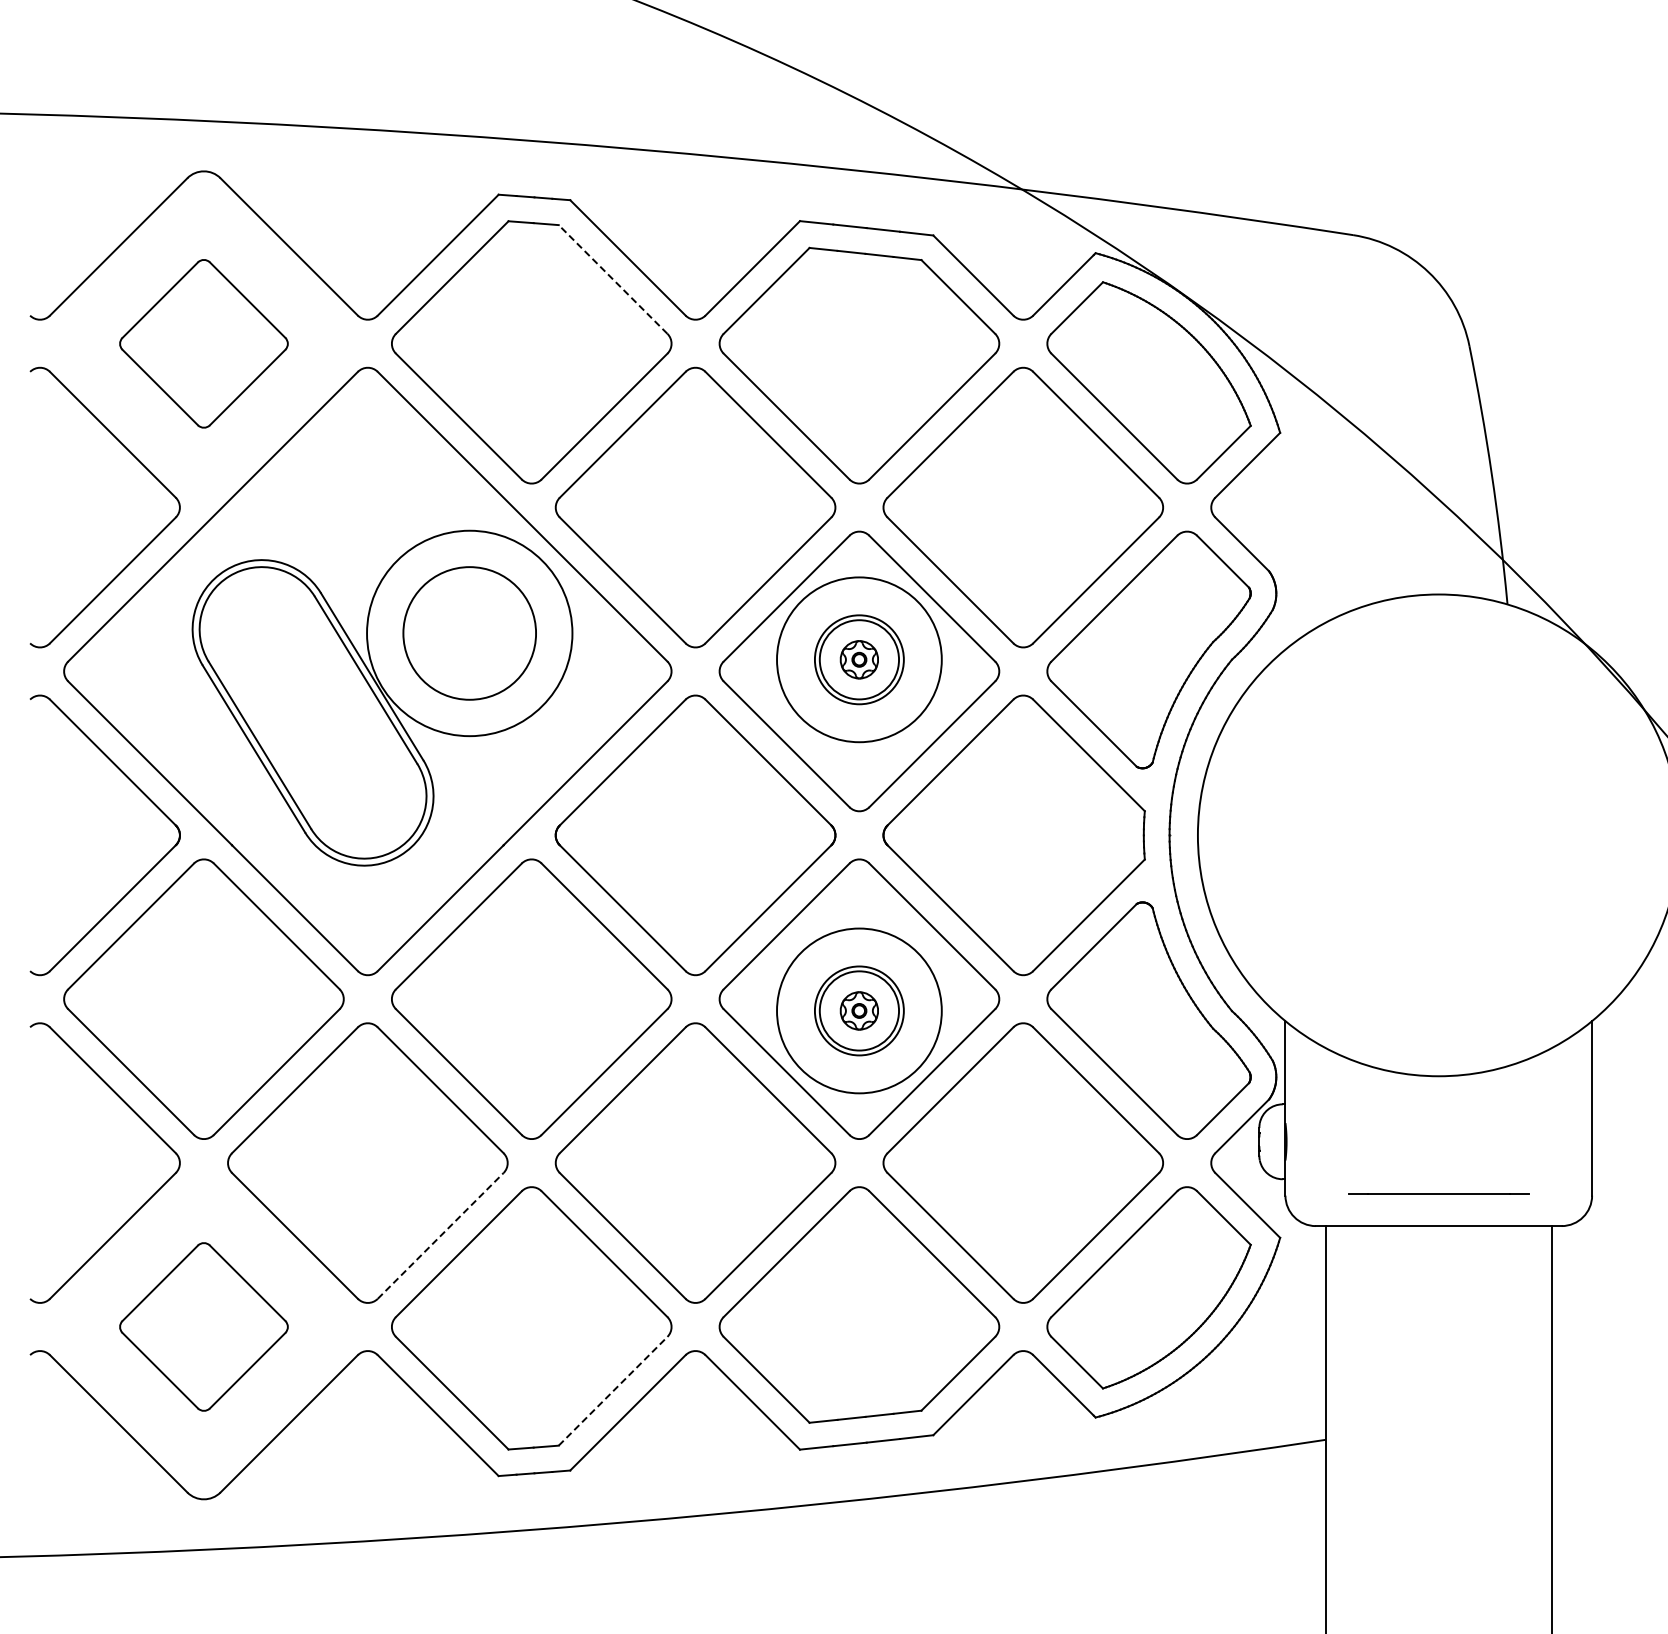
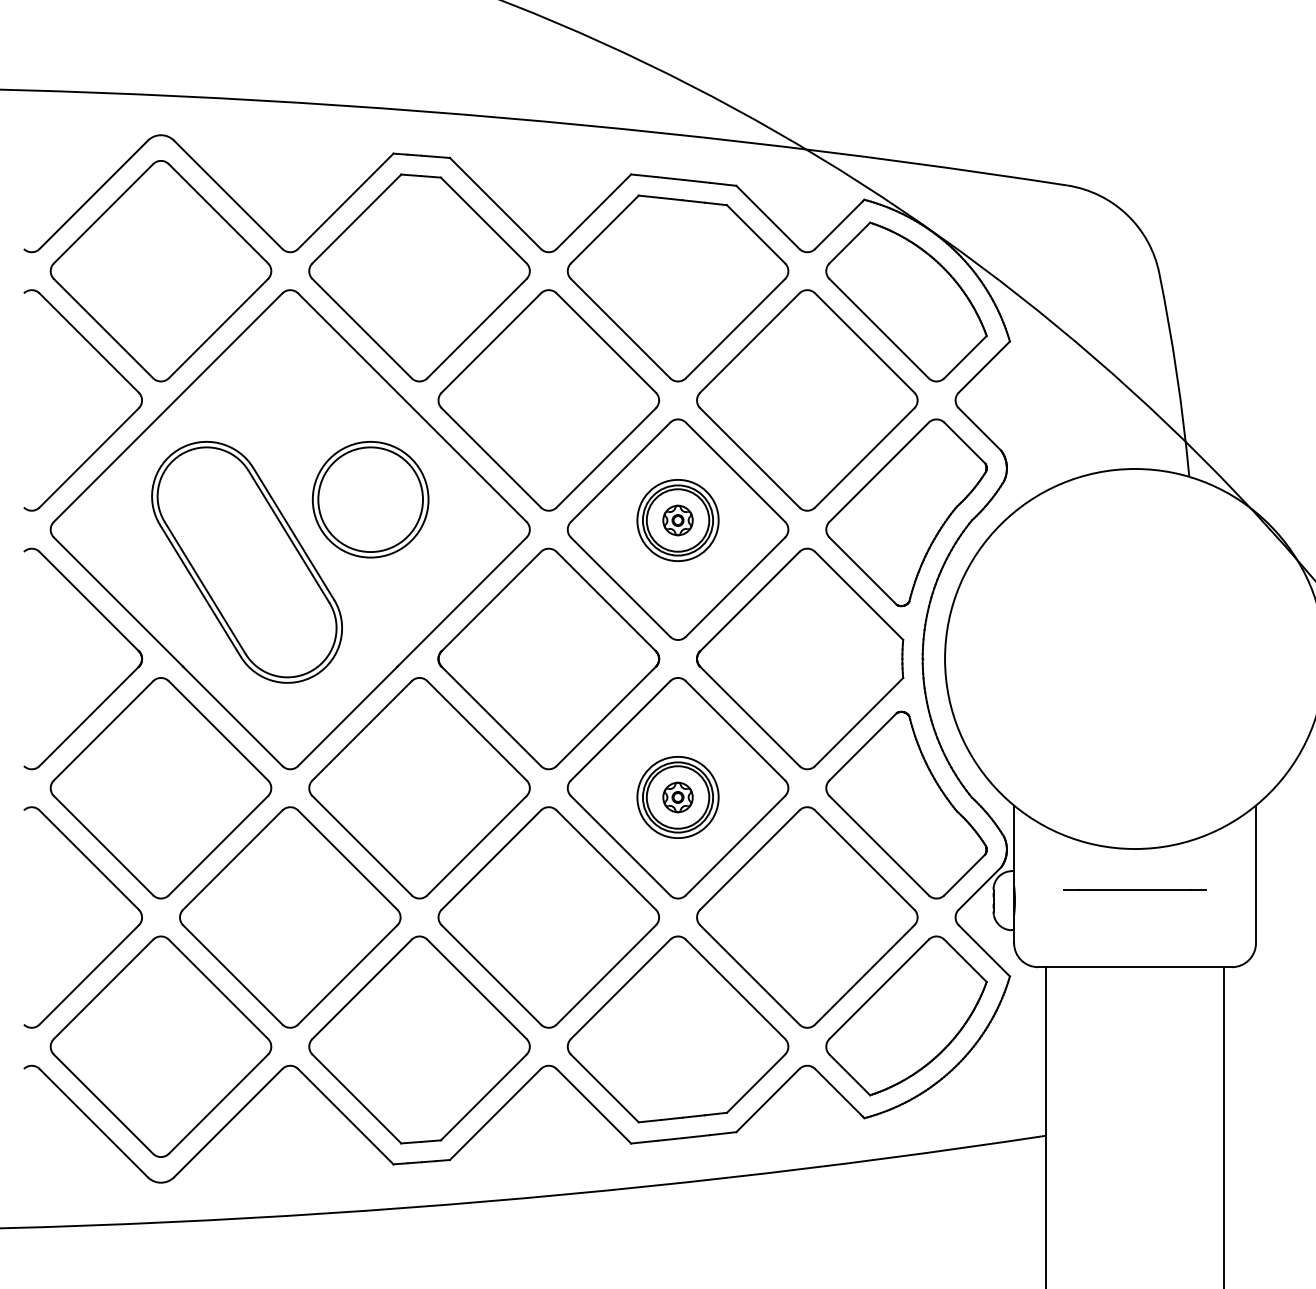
line: (613, 279) -> (484, 220), dashed -> solid
part: (203, 343) -> (160, 271), size x1.67
circle: (469, 633) -> (370, 499), size x0.71
circle: (858, 659) -> (677, 520), size x0.62
circle: (858, 1010) -> (677, 797), size x0.62
line: (1438, 1193) -> (1134, 889), moved
line: (440, 1235) -> (347, 974), dashed -> solid
part: (203, 1326) -> (160, 1046), size x1.67
line: (613, 1391) -> (484, 1097), dashed -> solid

